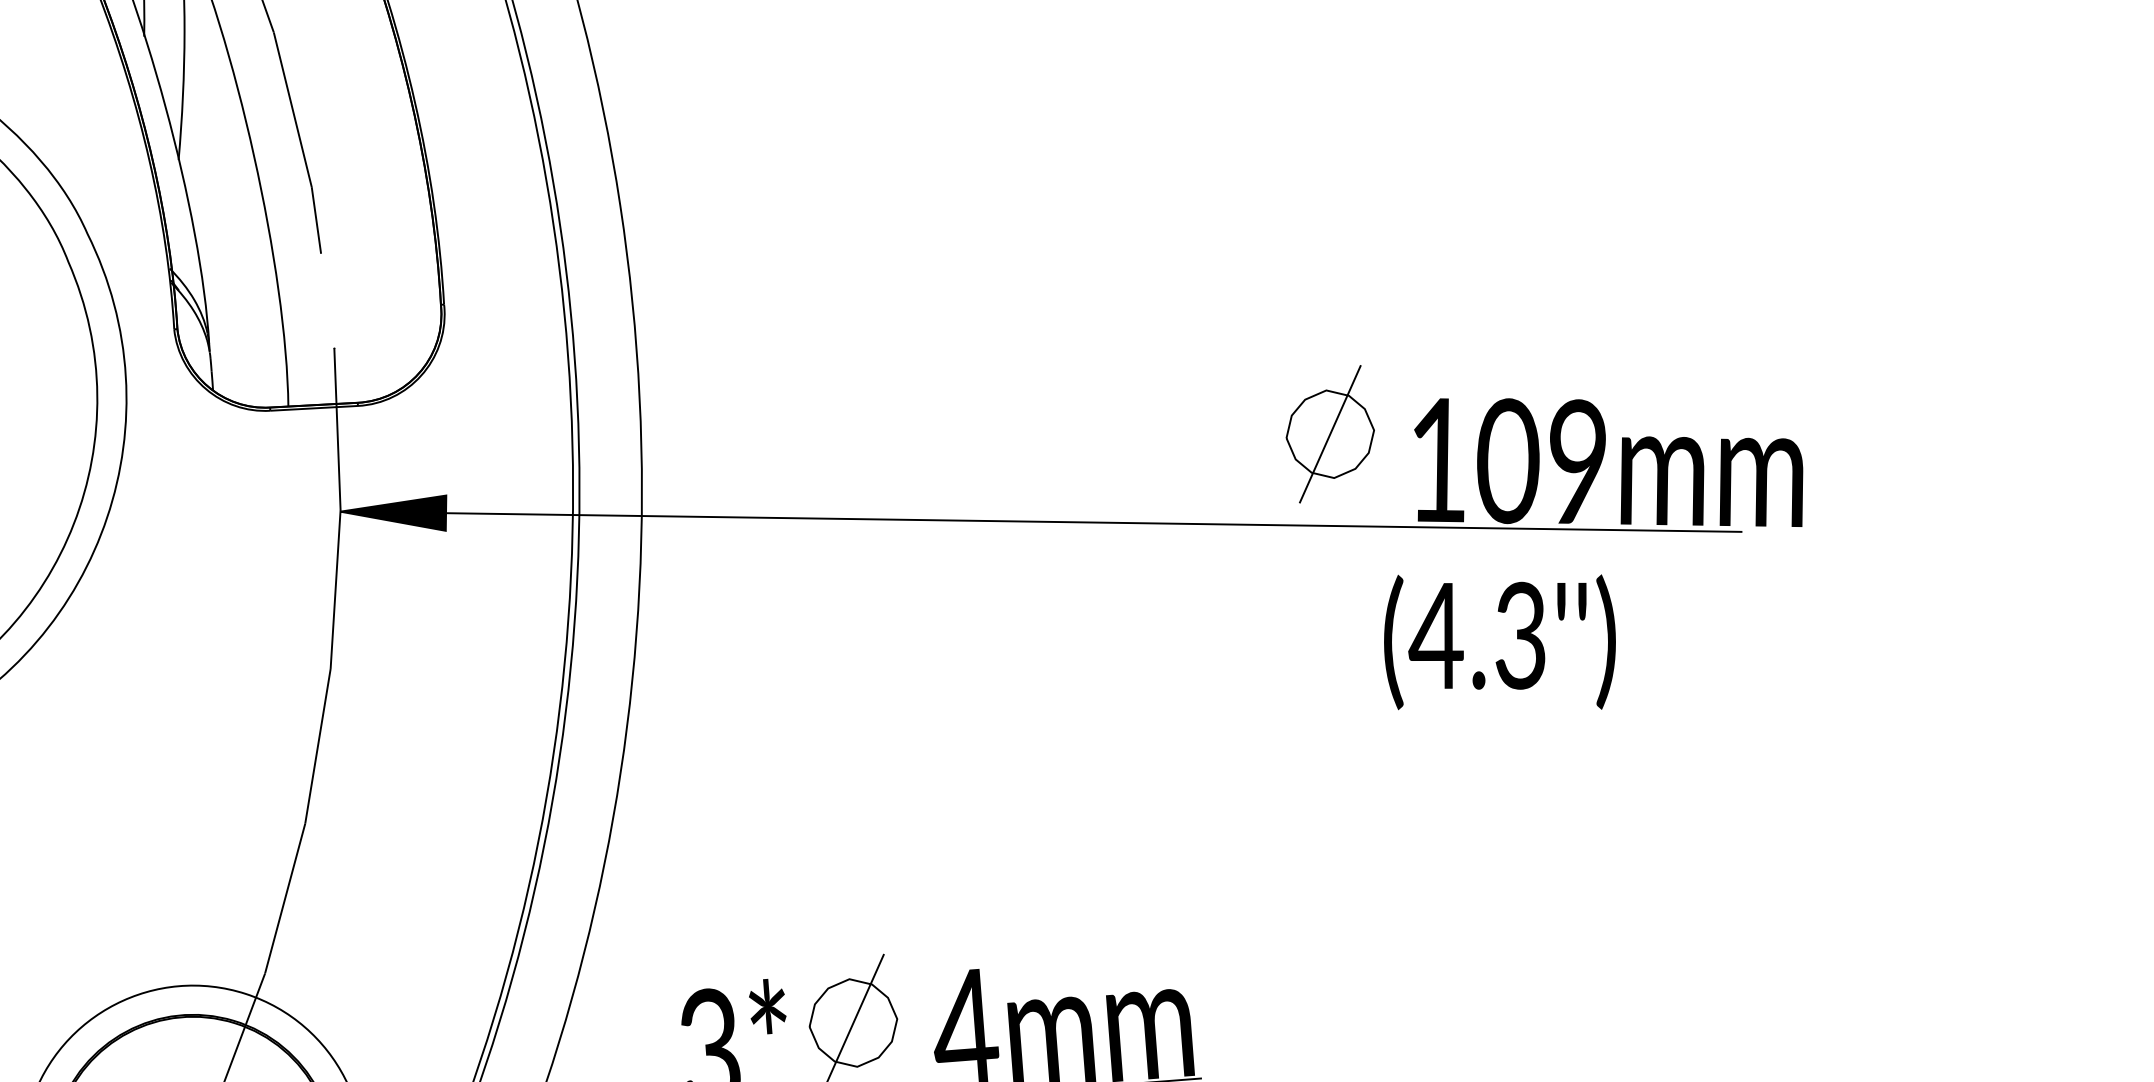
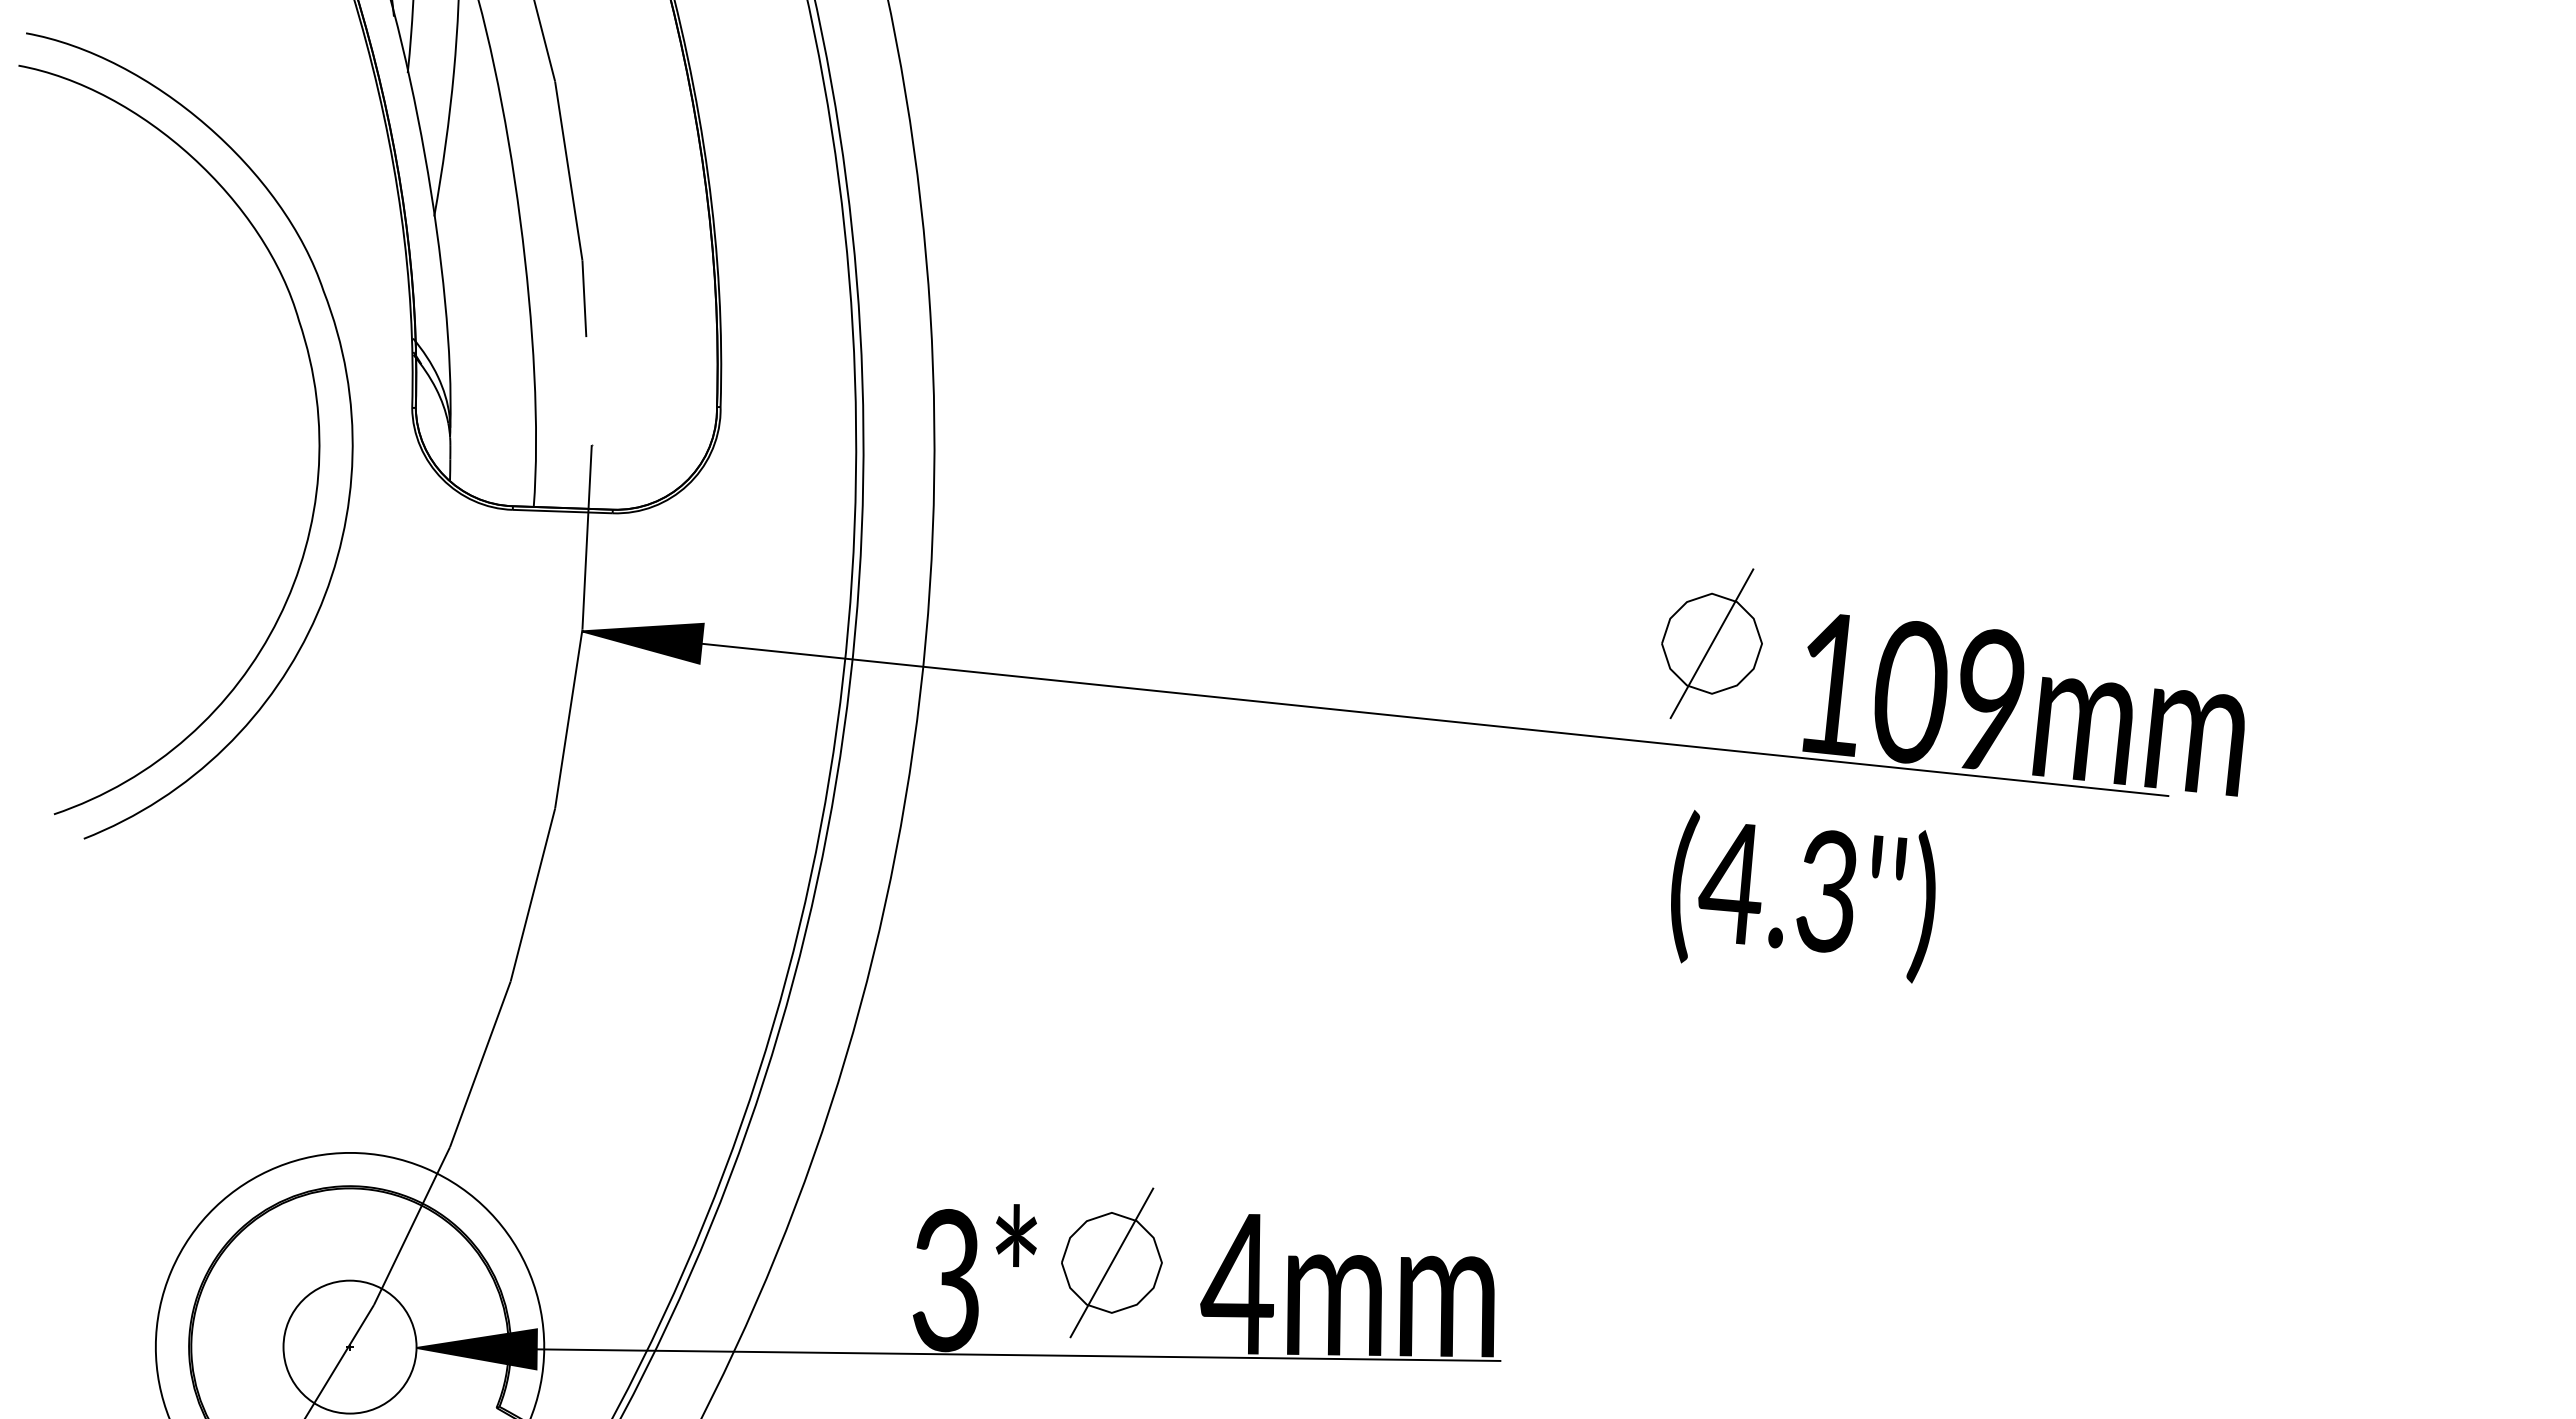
text: (1500, 642) -> (1803, 896), moved

